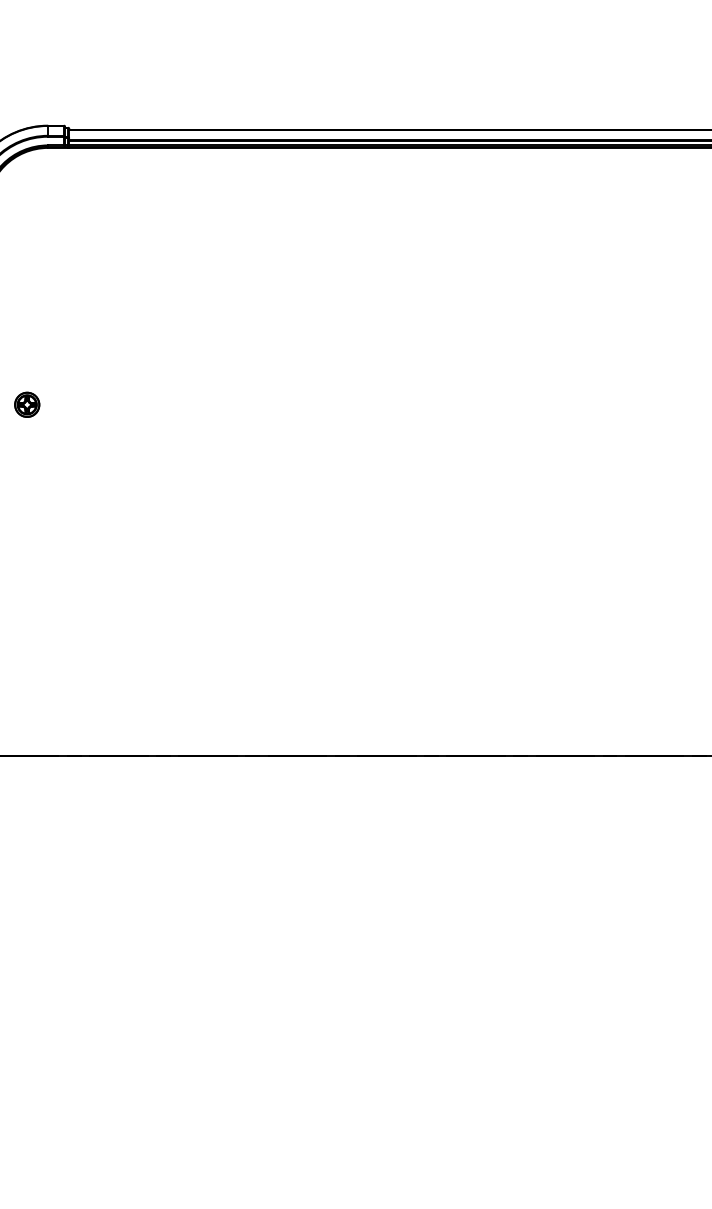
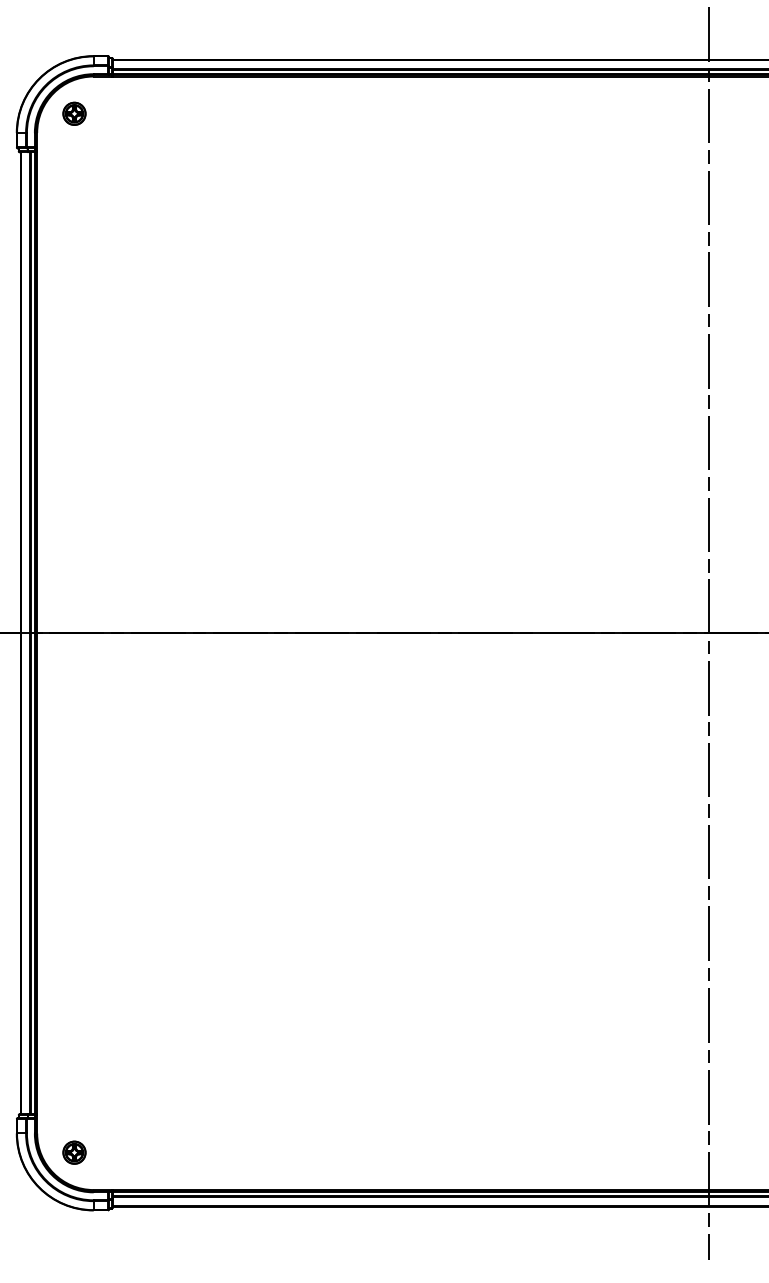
part: (27, 404) -> (74, 113), moved

